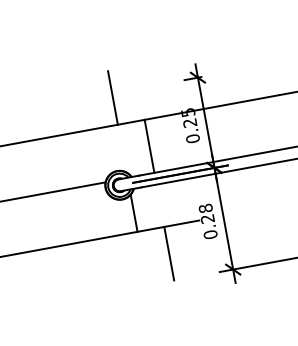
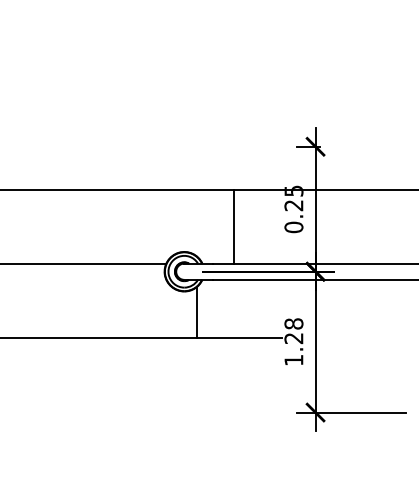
line: (112, 98) -> (196, 153), removed
text: (210, 234) -> (293, 359), 0.28 -> 1.28
line: (168, 253) -> (233, 375), removed

